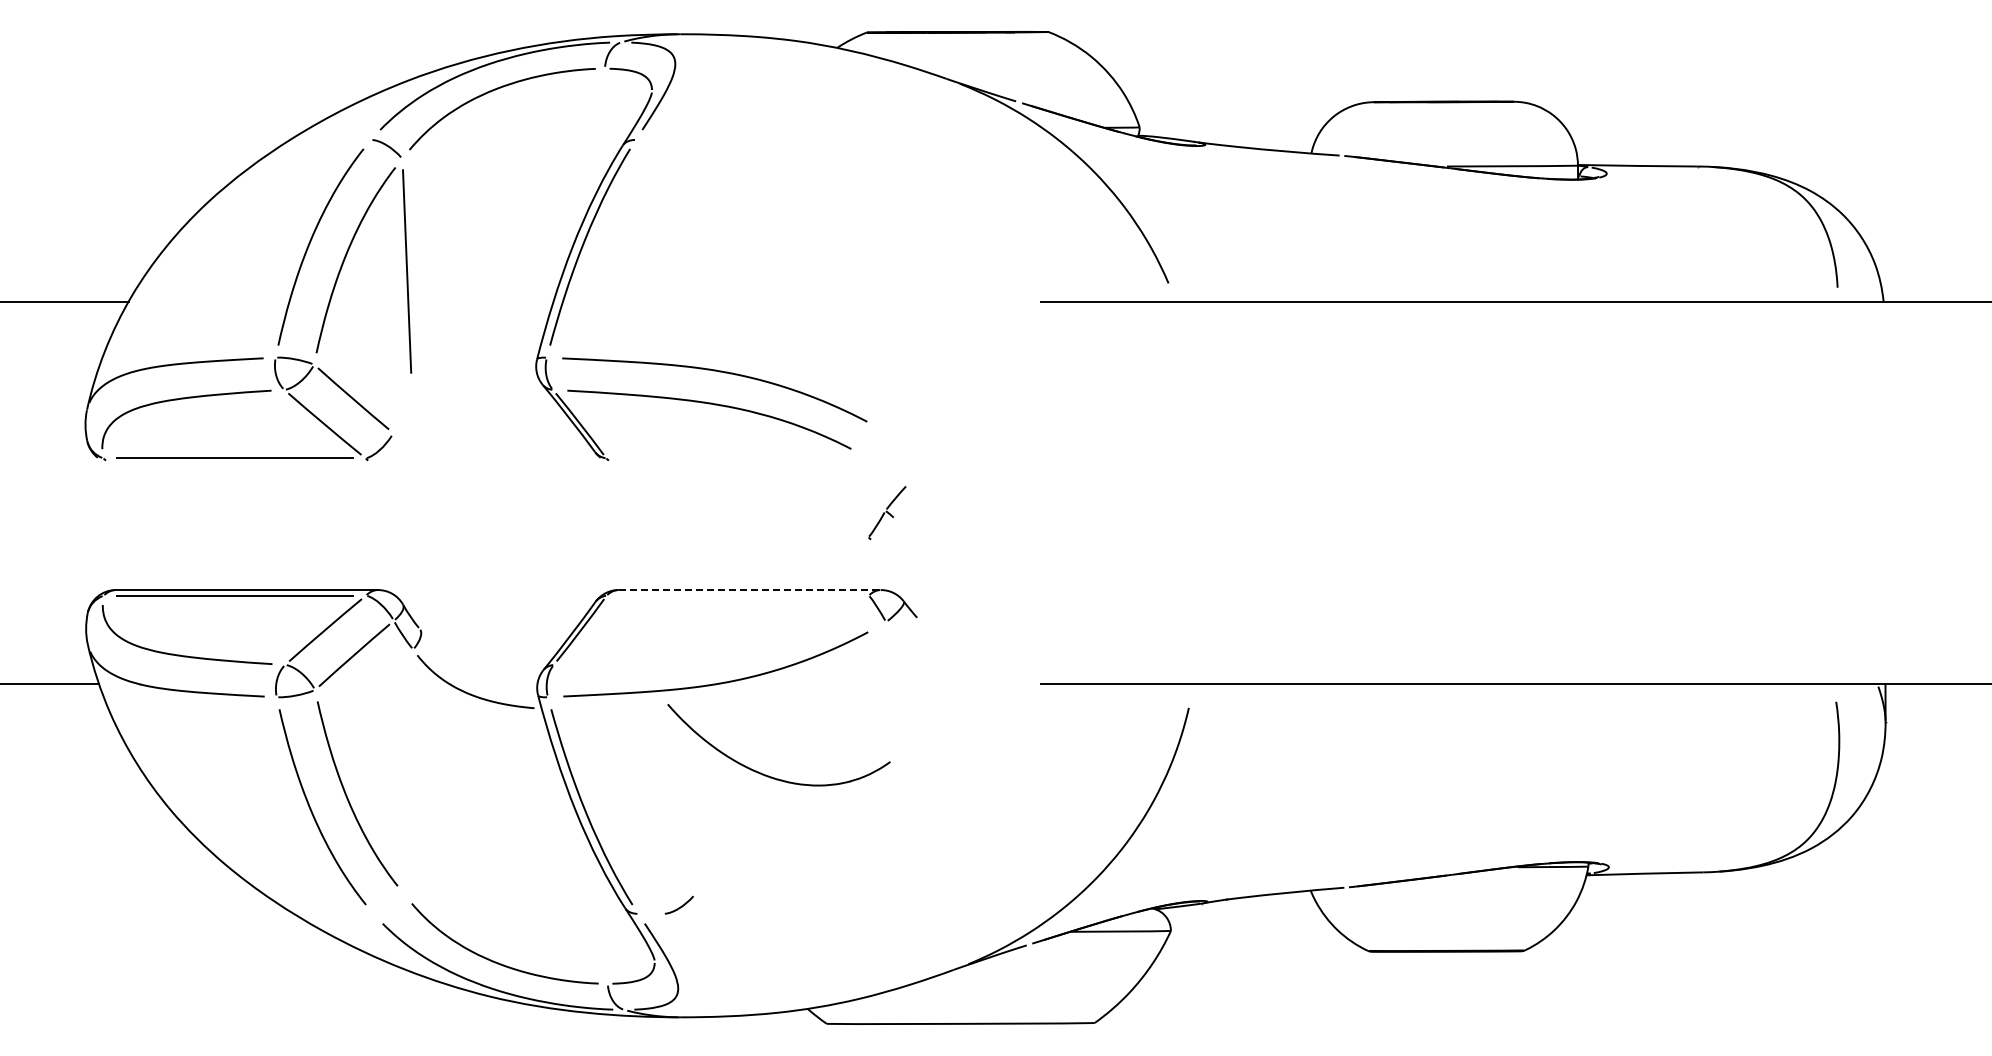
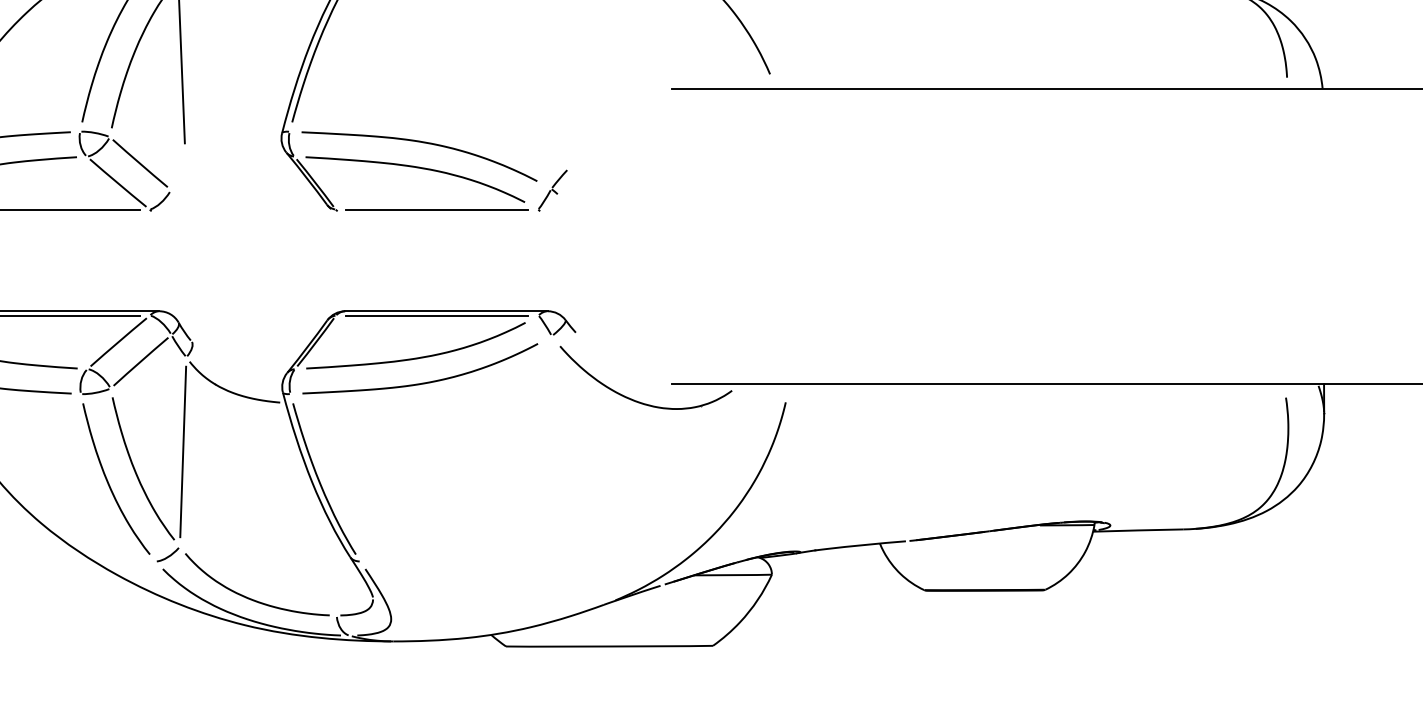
line: (737, 458) -> (437, 209), added
part: (887, 513) -> (552, 191), moved
line: (750, 590) -> (447, 311), dashed -> solid
line: (737, 595) -> (437, 315), added
curve: (713, 649) -> (418, 357), added
line: (408, 771) -> (182, 451), added
part: (766, 774) -> (636, 400), moved
curve: (680, 906) -> (168, 555), moved

